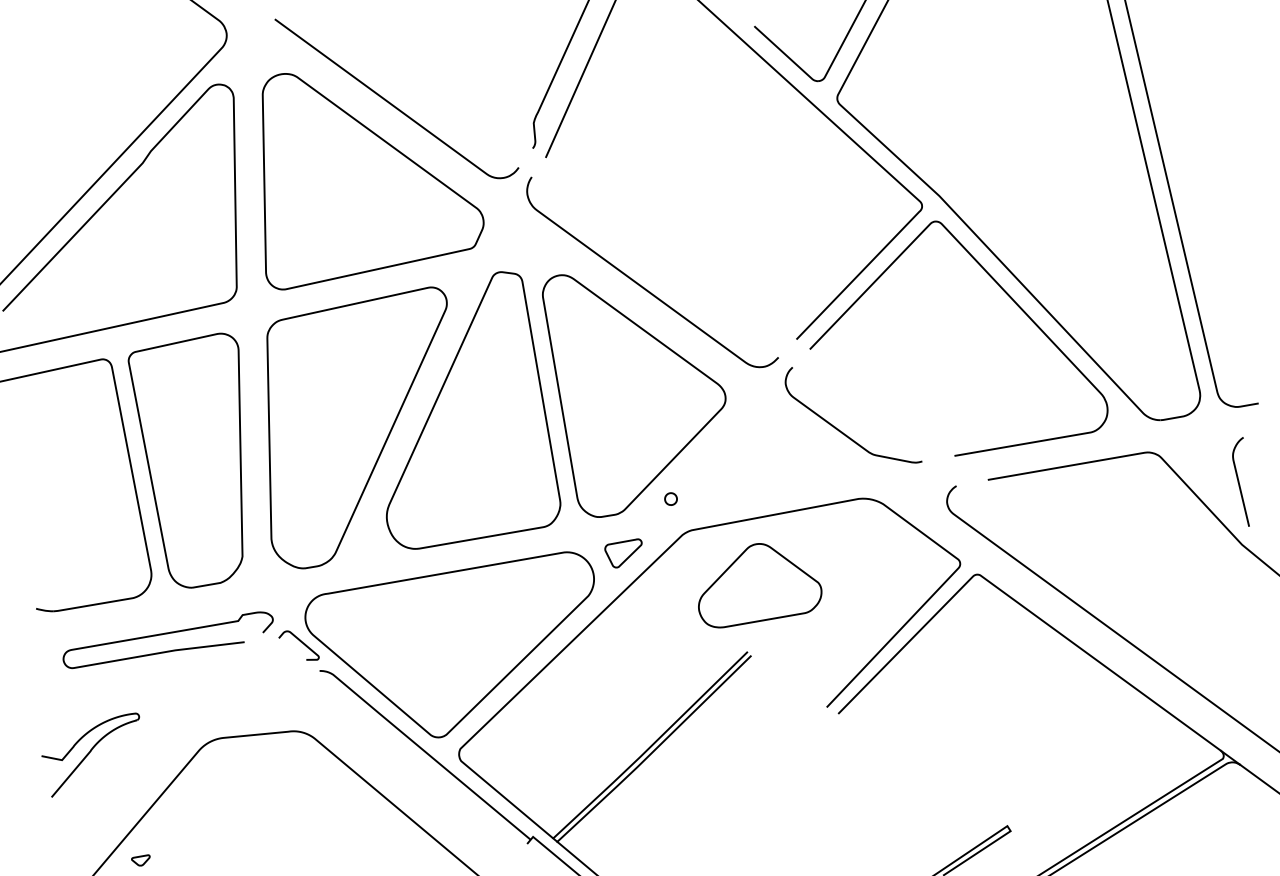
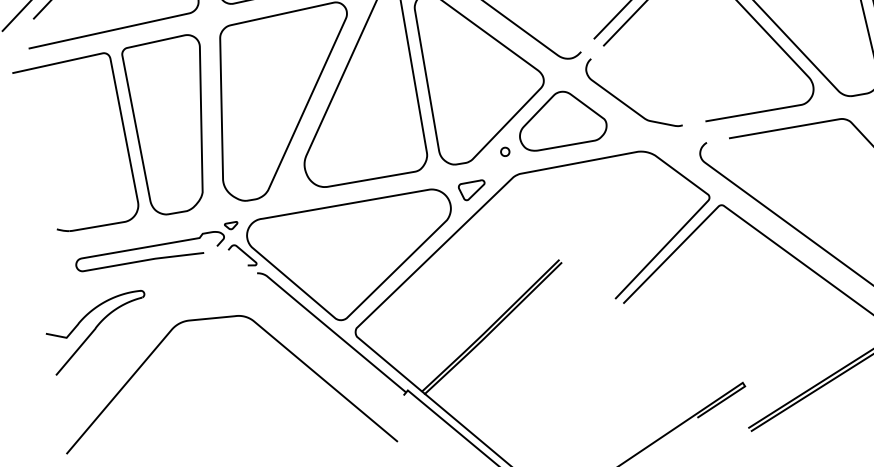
part: (760, 585) -> (563, 121), moved
part: (90, 754) -> (95, 332), size x1.43
part: (140, 860) -> (230, 225), moved

